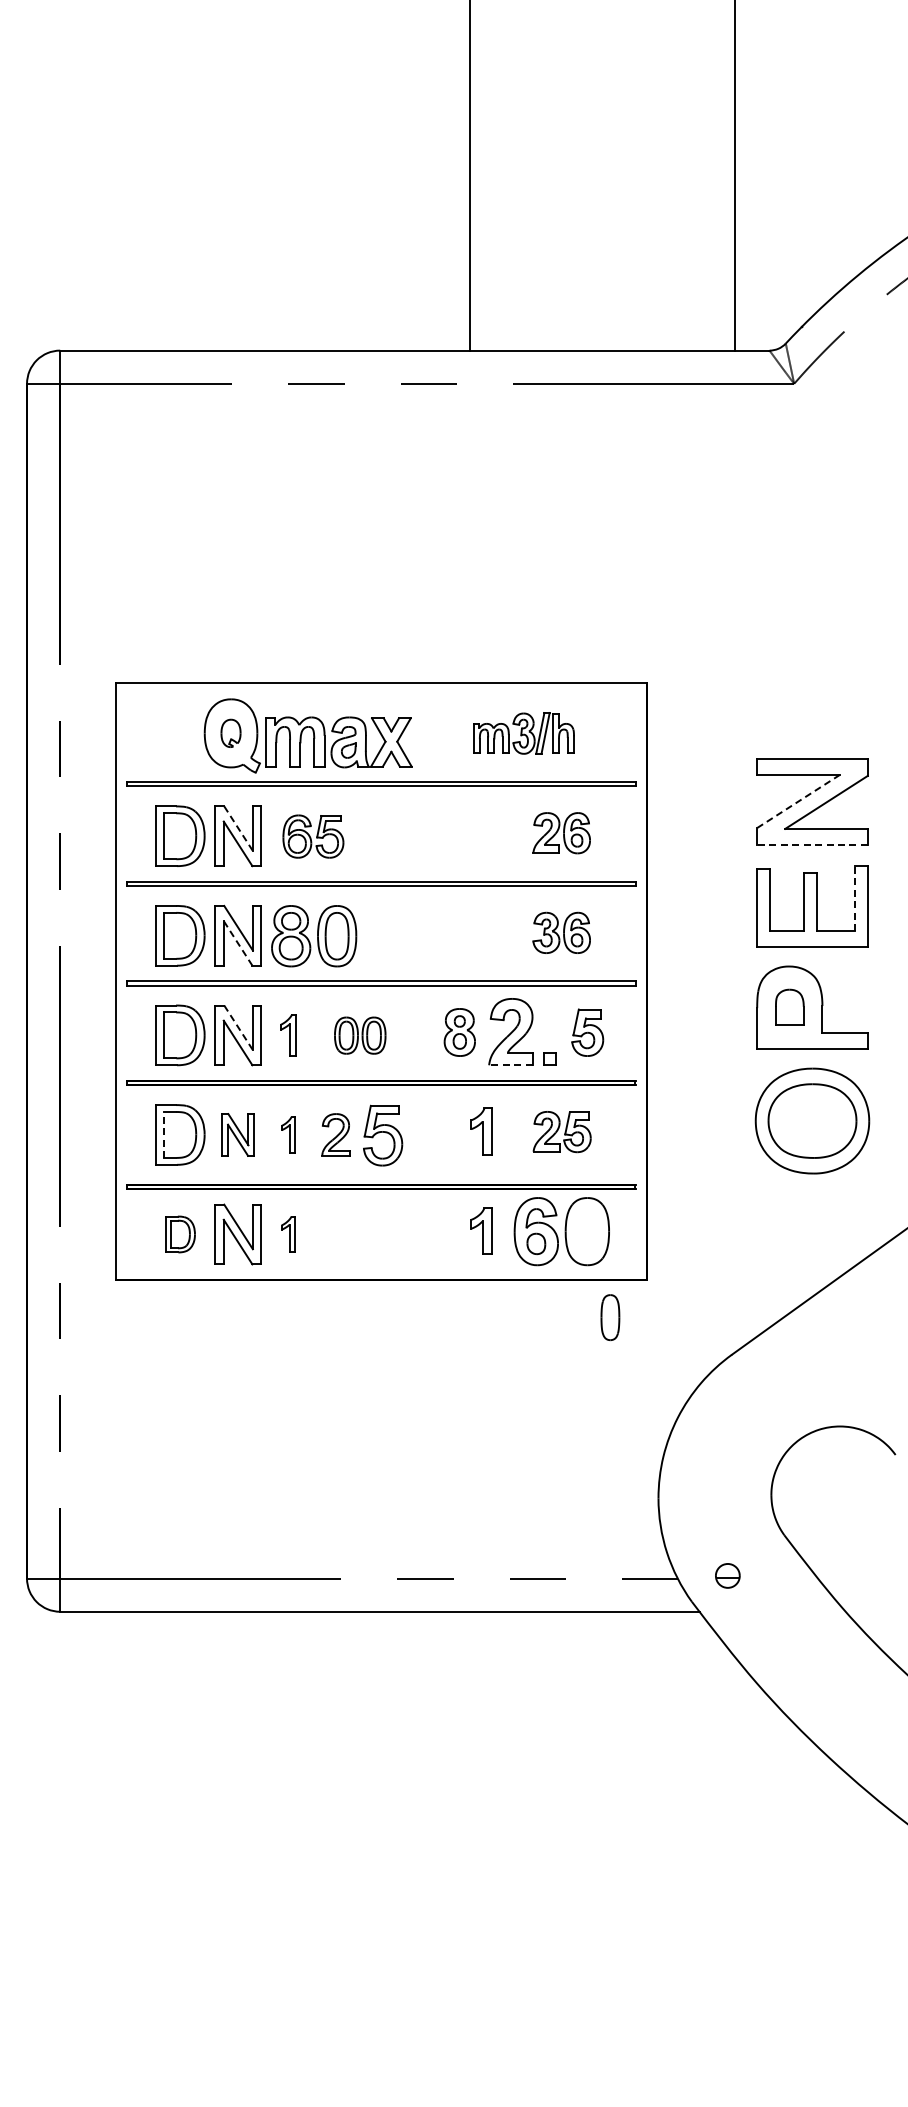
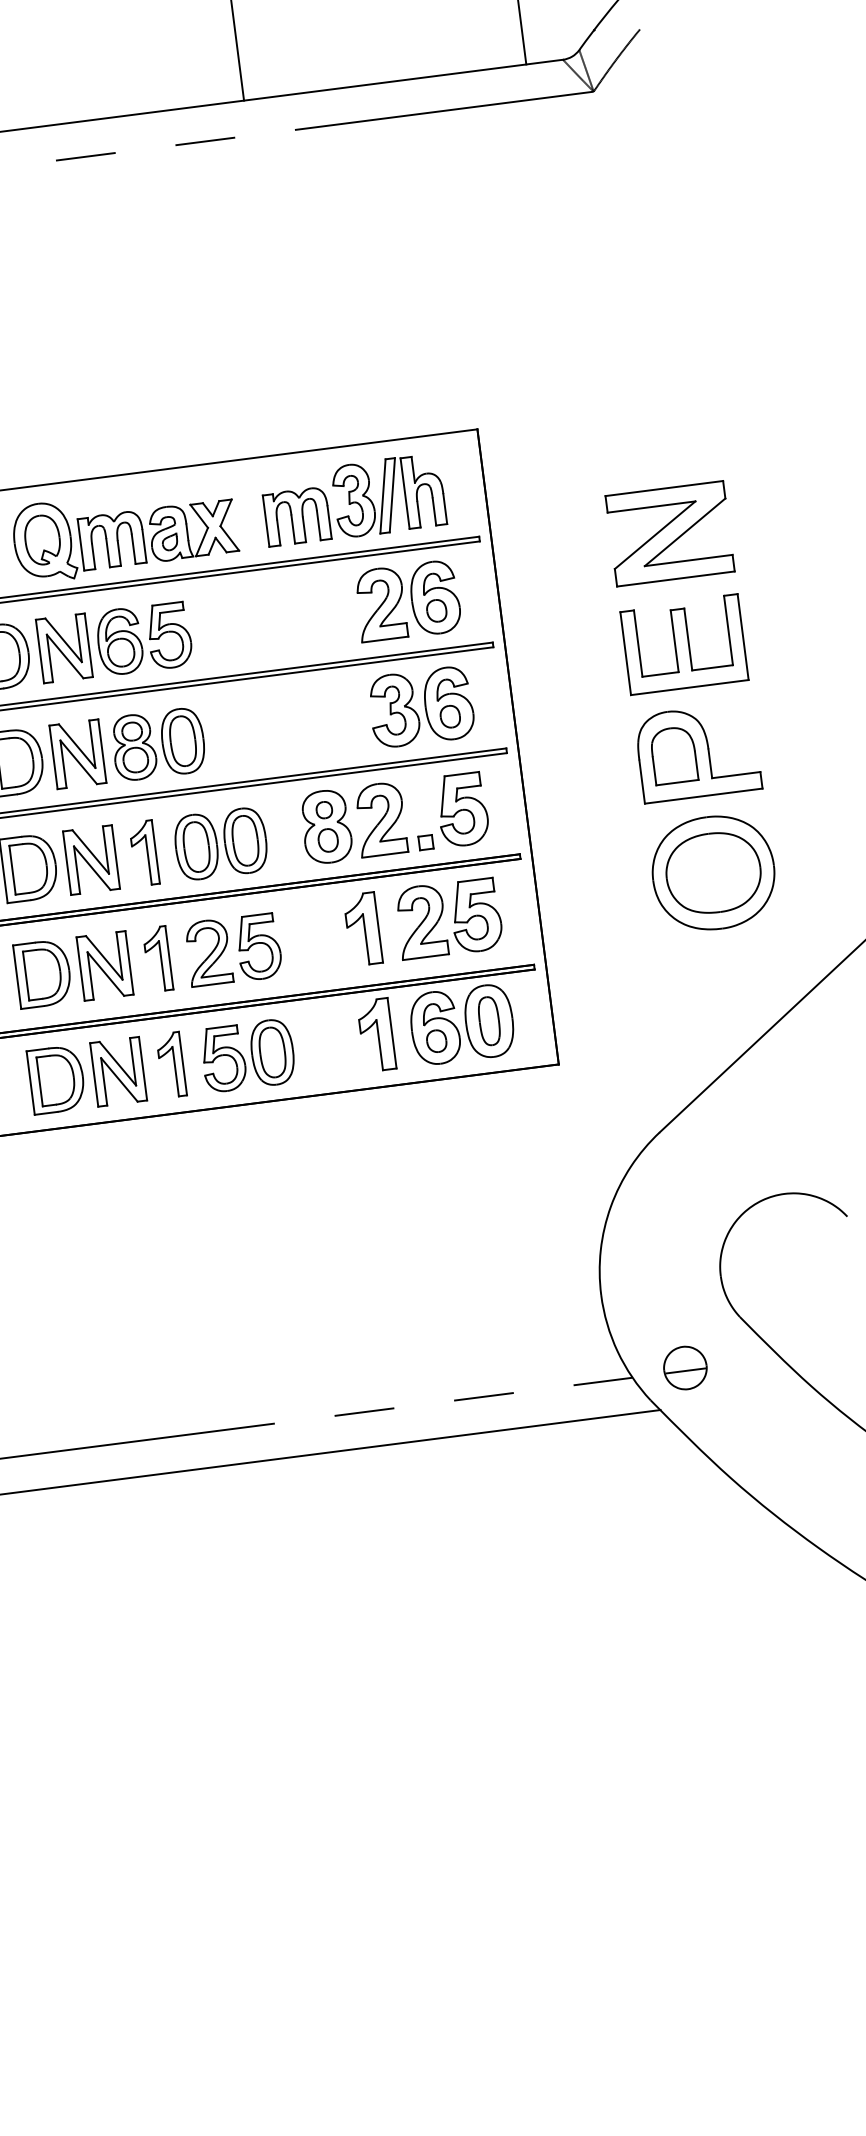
part: (230, 733) -> (42, 540), size x1.67
part: (523, 733) -> (353, 500), size x1.67
line: (798, 801) -> (655, 535), dashed -> solid
line: (238, 829) -> (63, 641), dashed -> solid
part: (561, 832) -> (407, 600), size x1.67
part: (313, 836) -> (144, 638), size x1.43
line: (812, 844) -> (675, 578), dashed -> solid
line: (855, 898) -> (728, 630), dashed -> solid
part: (561, 932) -> (421, 706), size x1.67
line: (237, 943) -> (78, 762), dashed -> solid
part: (789, 1007) -> (673, 755), size x1.43
line: (238, 1028) -> (90, 852), dashed -> solid
part: (459, 1032) -> (326, 826), size x1.43
part: (587, 1032) -> (462, 809), size x1.43
part: (287, 1035) -> (143, 853), size x1.43
part: (360, 1035) -> (221, 843), size x1.67
line: (510, 1065) -> (384, 855), dashed -> solid
part: (481, 1131) -> (363, 929), size x1.43
part: (561, 1131) -> (448, 918), size x1.67
line: (164, 1134) -> (26, 975), dashed -> solid
part: (237, 1134) -> (104, 965), size x1.43
part: (287, 1134) -> (157, 958), size x1.67
part: (335, 1134) -> (208, 952), size x1.43
part: (481, 1230) -> (376, 1034), size x1.43
part: (180, 1234) -> (57, 1079), size x1.67
part: (287, 1234) -> (170, 1065), size x1.67
part: (360, 1234) -> (248, 1055), added
part: (610, 1317) -> (489, 1021), moved
part: (727, 1575) -> (685, 1367), size x1.67

